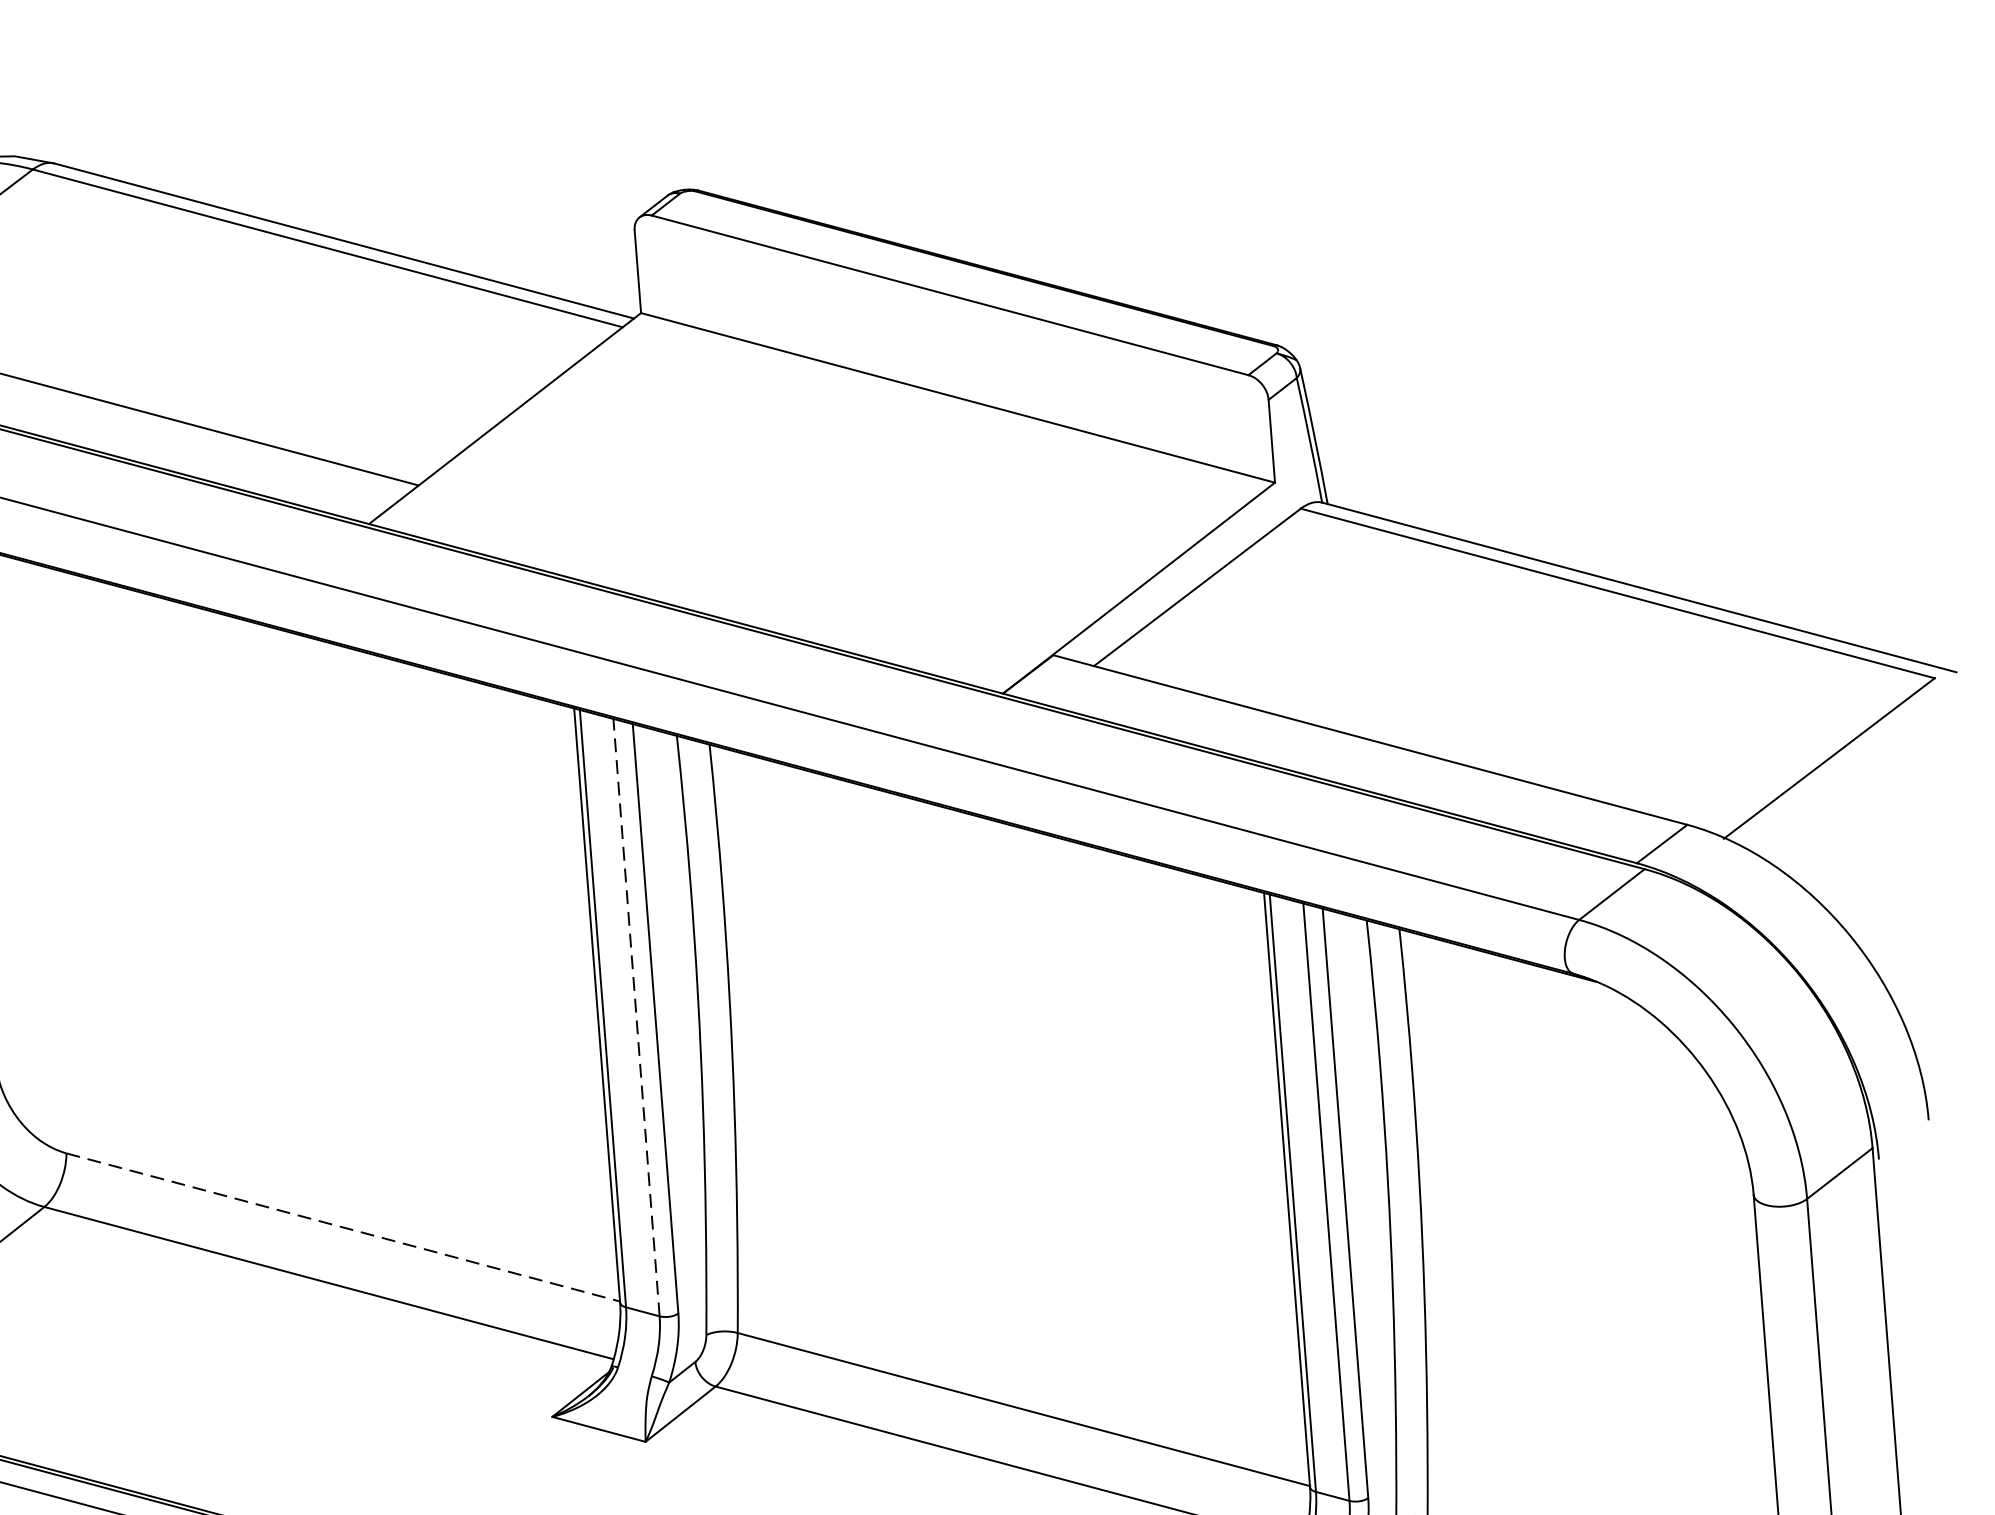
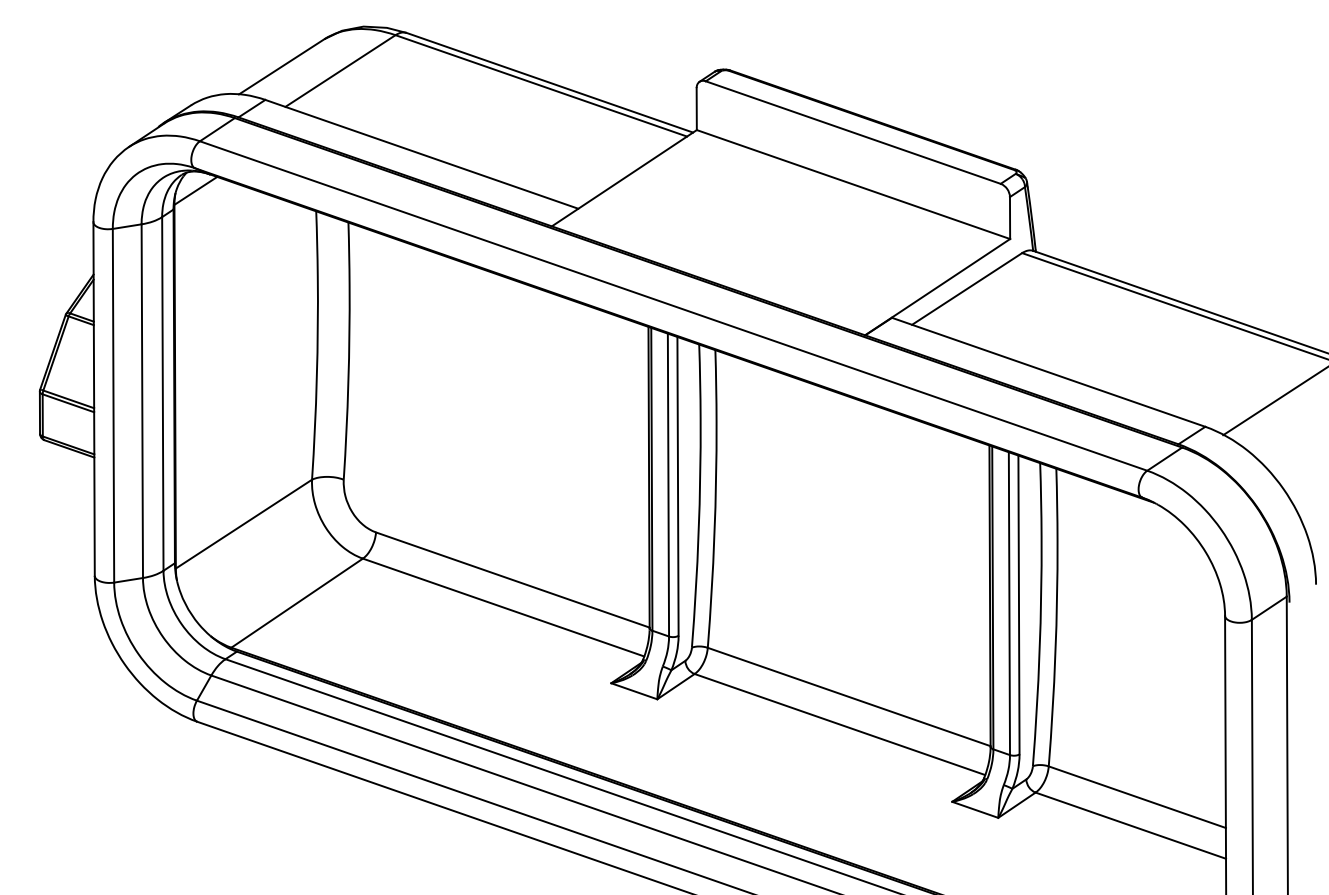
line: (636, 1016) -> (668, 484), dashed -> solid
line: (342, 1228) -> (512, 580), dashed -> solid

